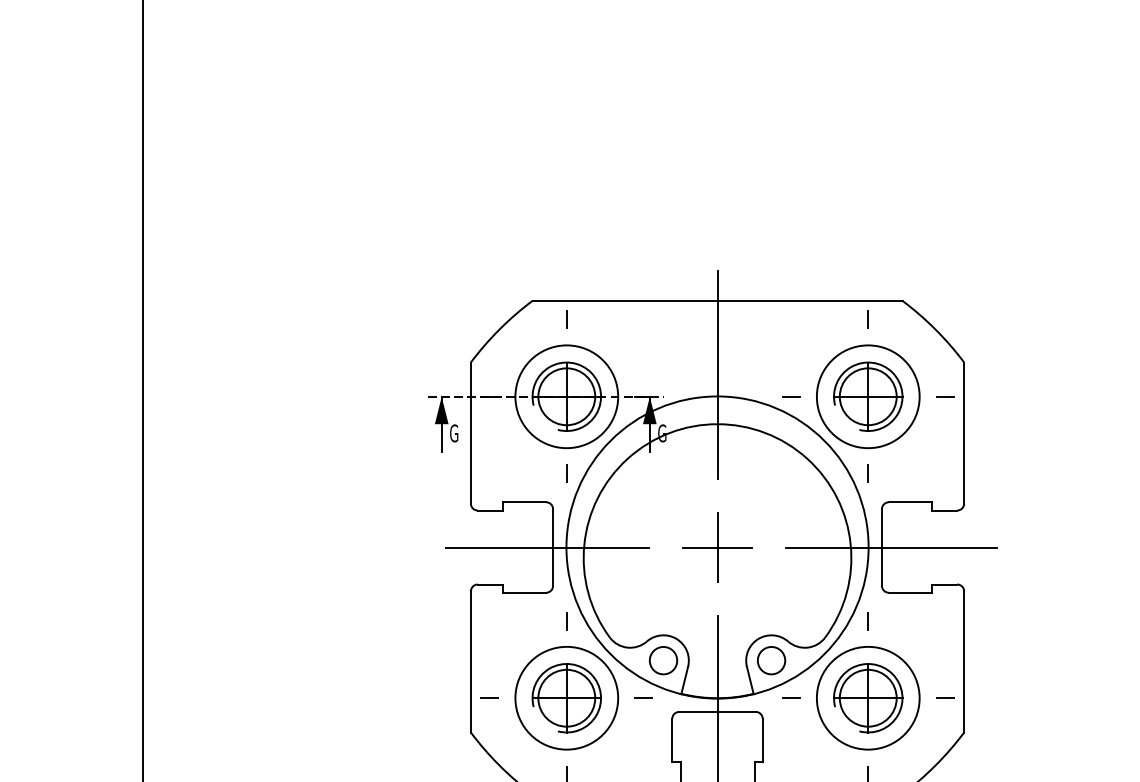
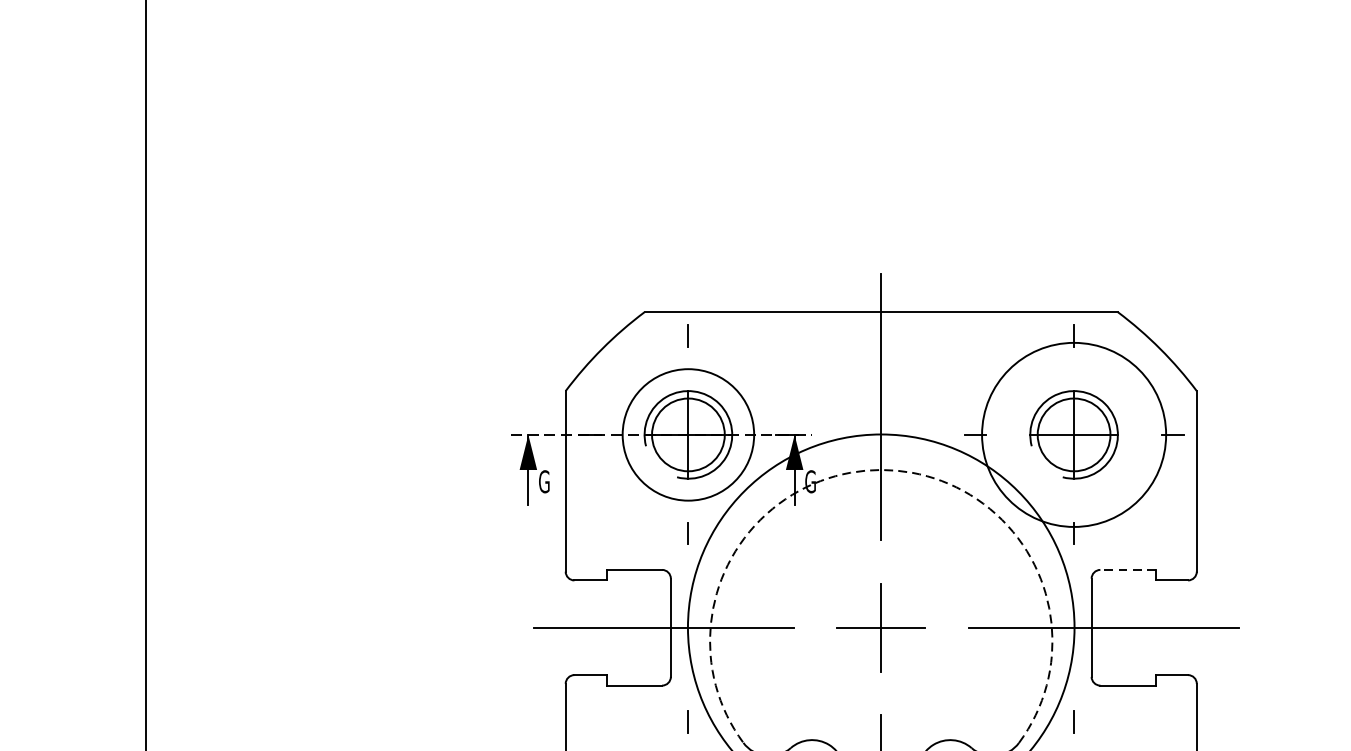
circle: (867, 396) -> (1073, 434), size x1.4
arc: (717, 424) -> (881, 470), solid -> dashed
line: (910, 502) -> (1128, 570), solid -> dashed

